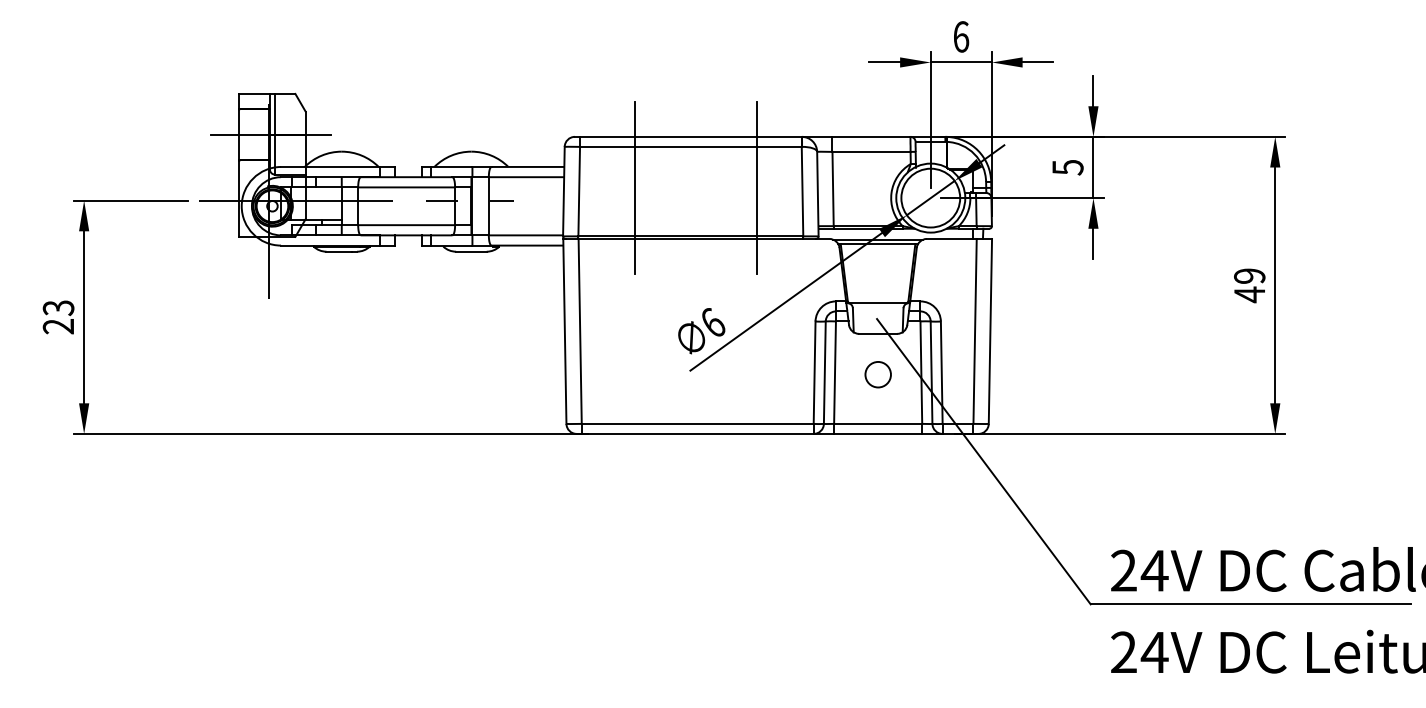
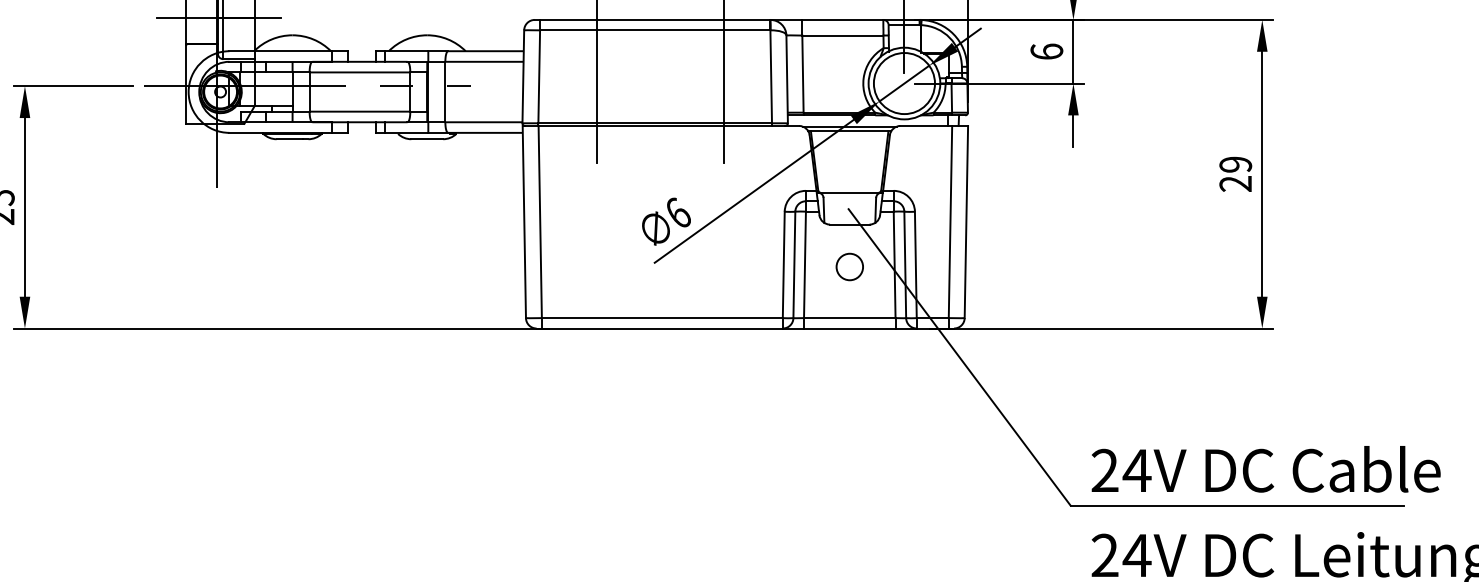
text: (1067, 167) -> (1046, 51), 5 -> 6
text: (1249, 294) -> (1235, 183), 49 -> 29

